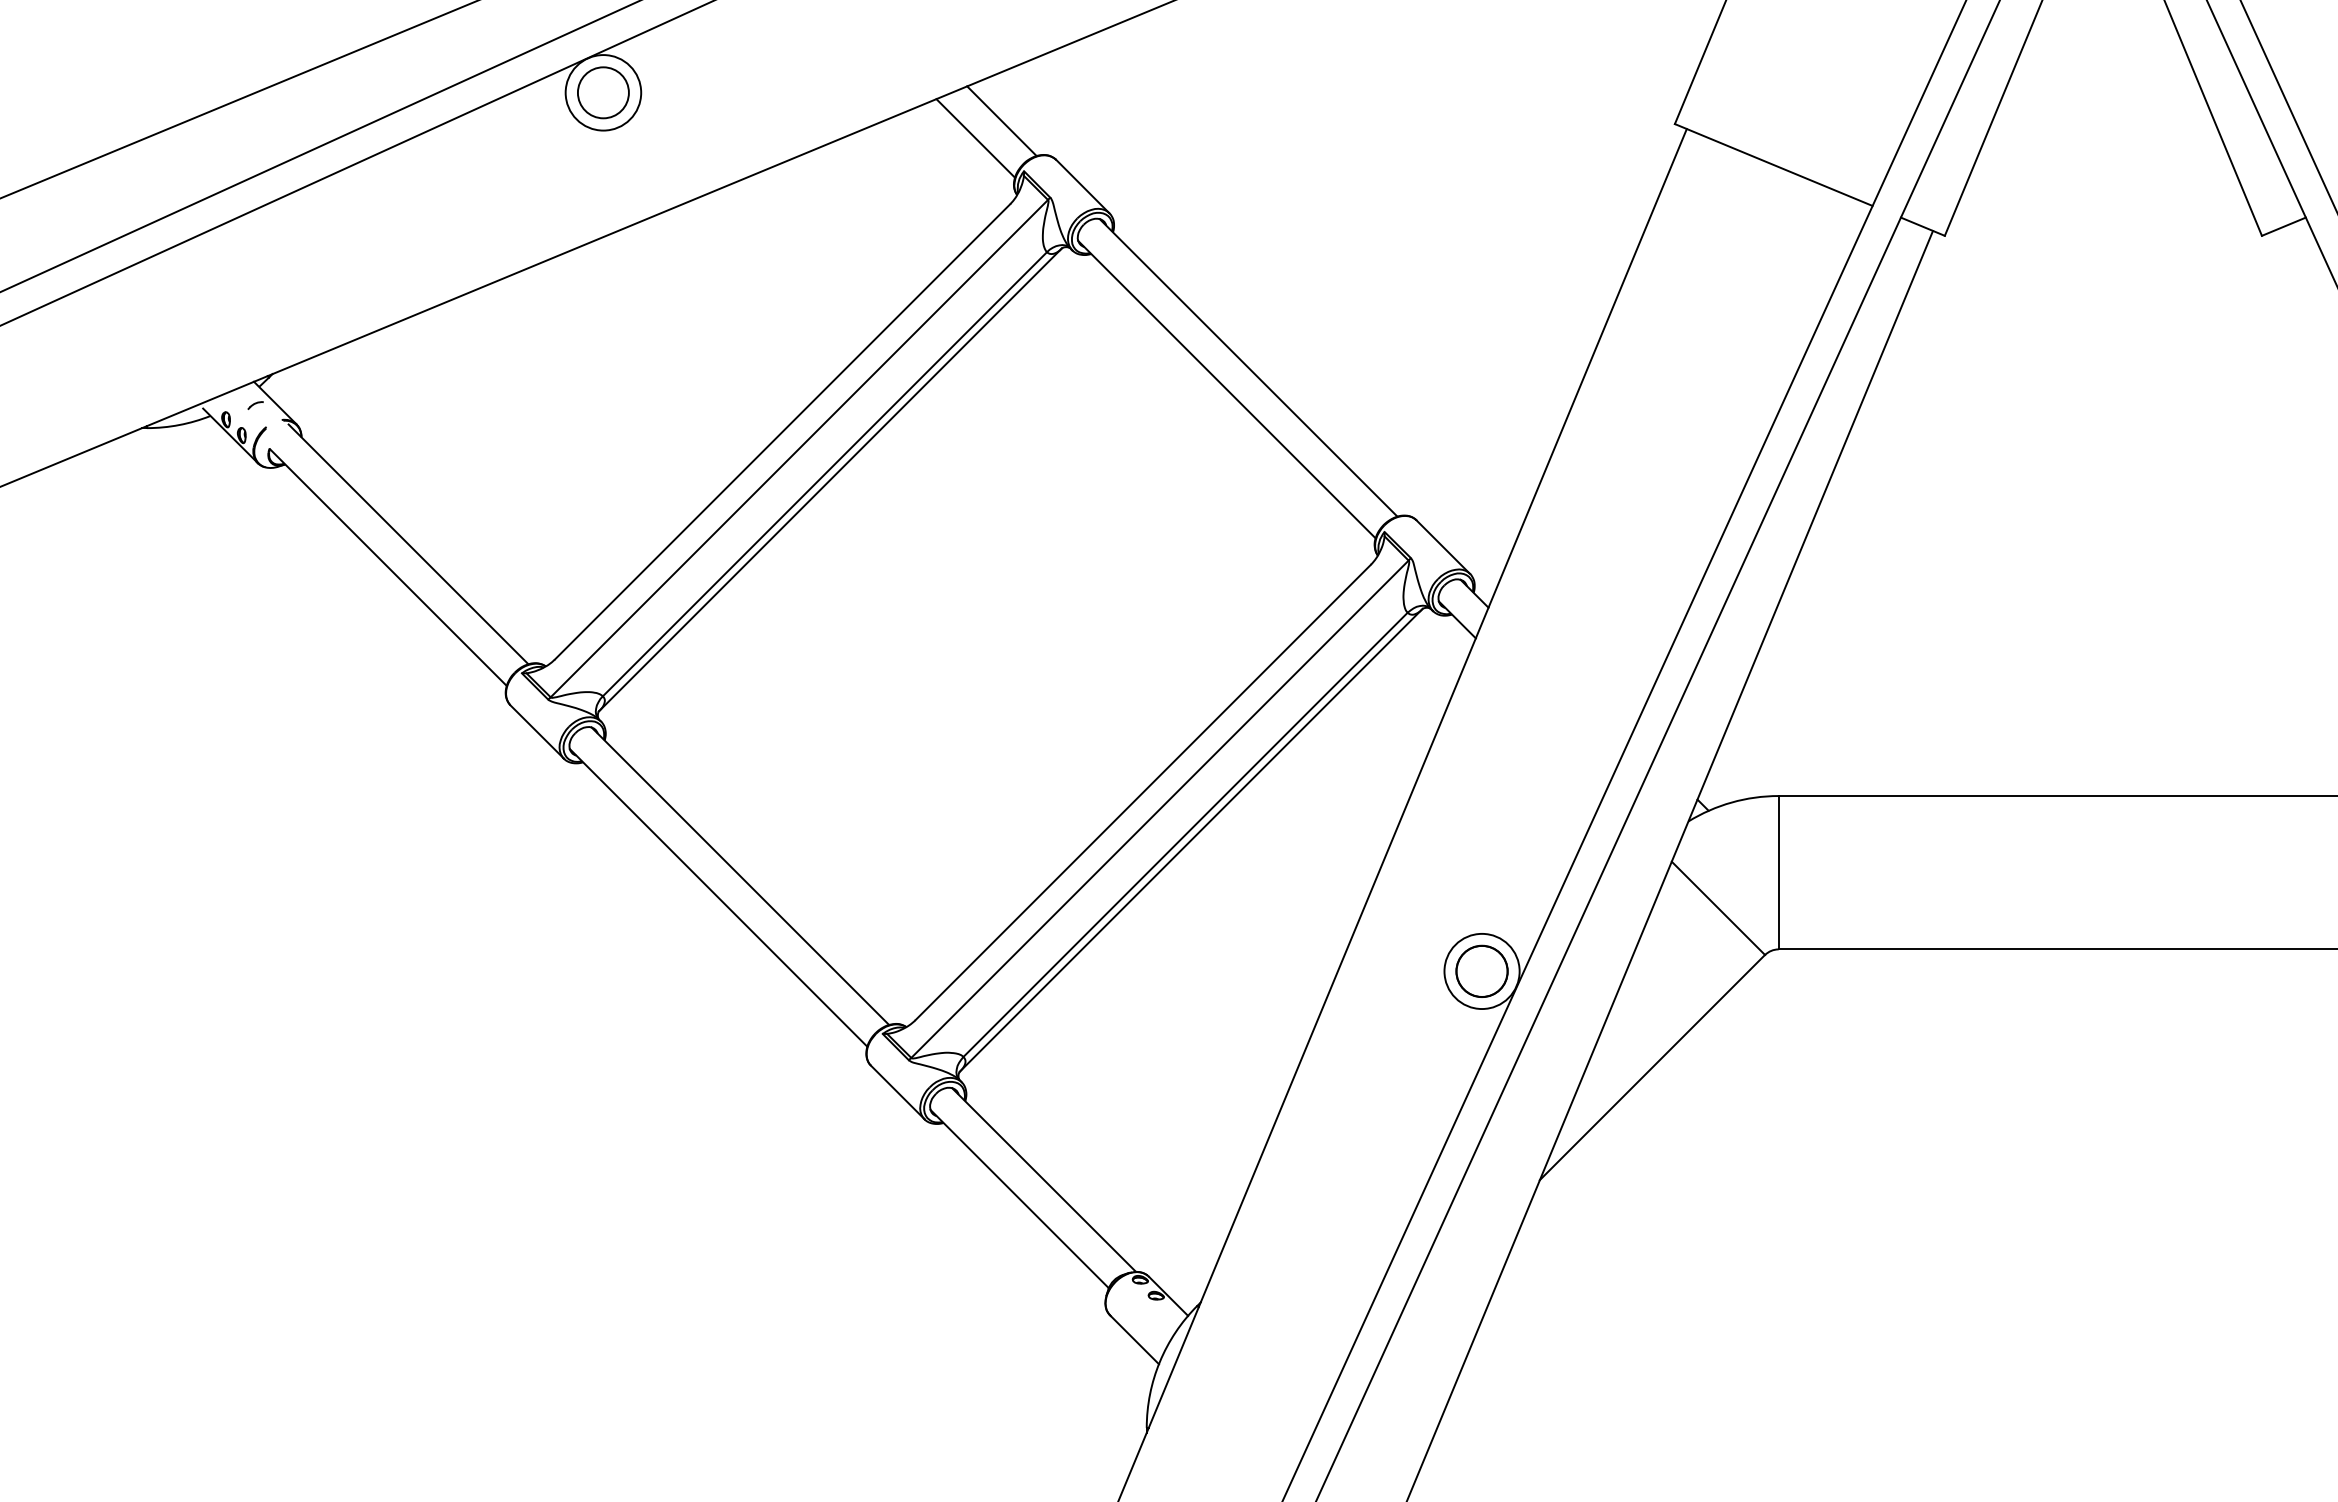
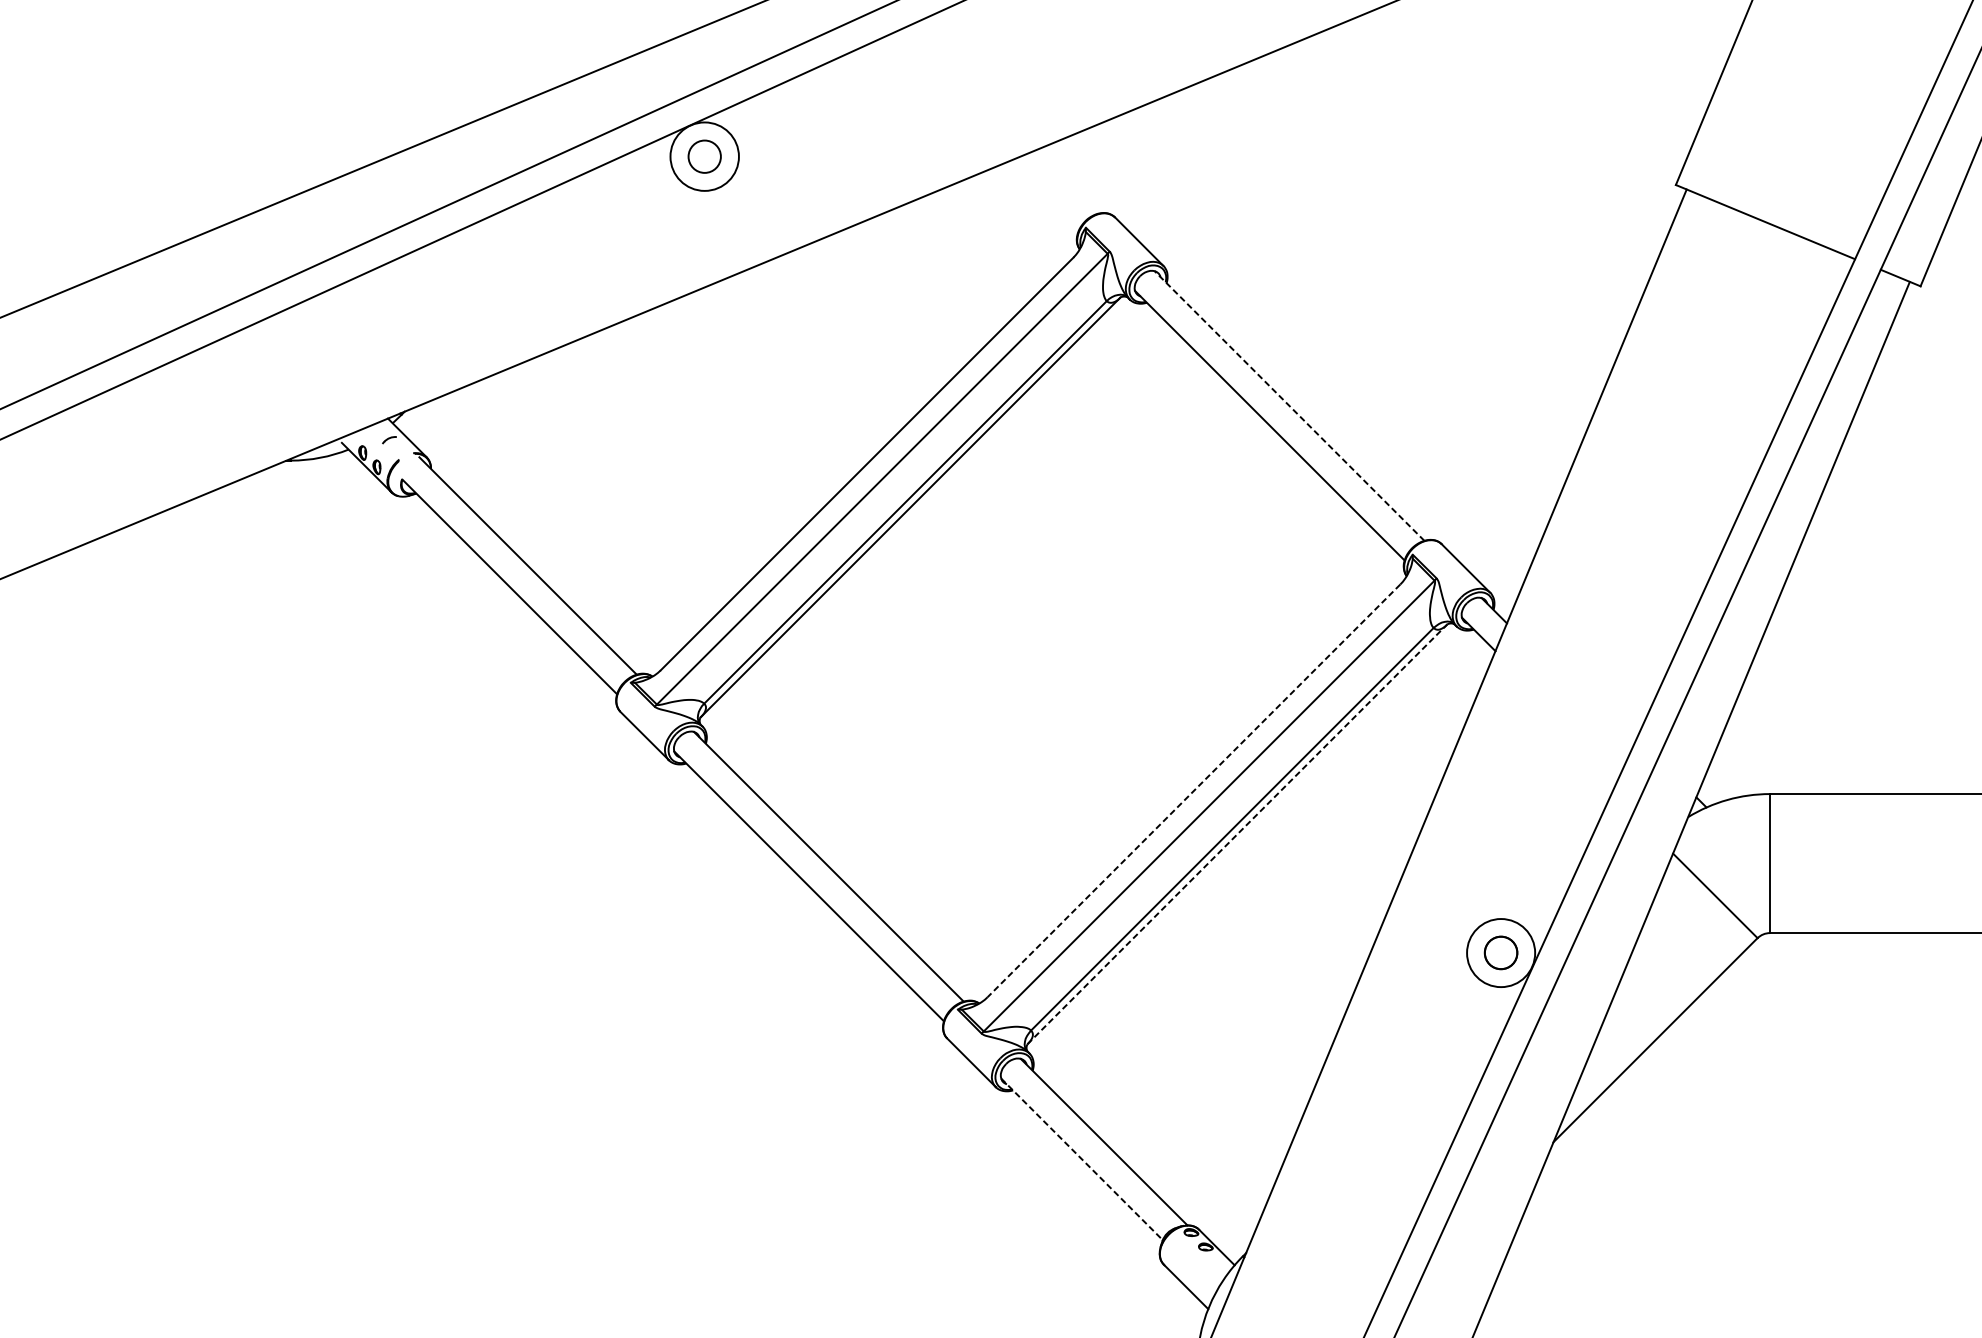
circle: (603, 92) -> (704, 156), size x0.7
line: (1001, 121) -> (1065, 182), removed
line: (975, 138) -> (1041, 198), removed
line: (1248, 367) -> (1289, 405), solid -> dashed
line: (1143, 792) -> (1194, 790), solid -> dashed
line: (1191, 840) -> (1237, 834), solid -> dashed
circle: (1481, 970) -> (1500, 952), size x0.7
line: (1020, 1199) -> (1082, 1159), solid -> dashed

